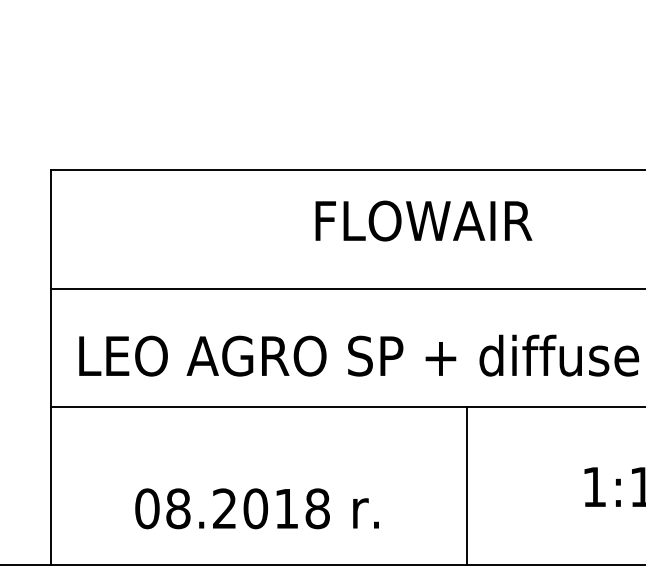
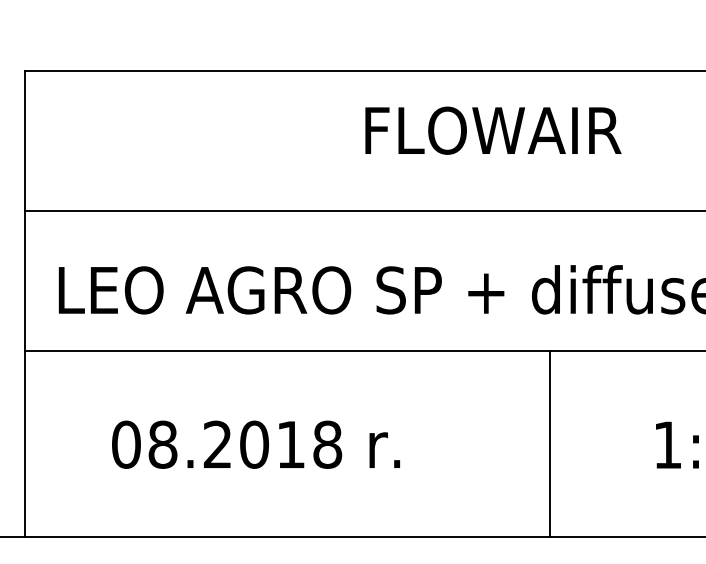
text: (423, 220) -> (492, 130), moved
line: (466, 486) -> (549, 444), moved
text: (256, 508) -> (255, 444), moved

